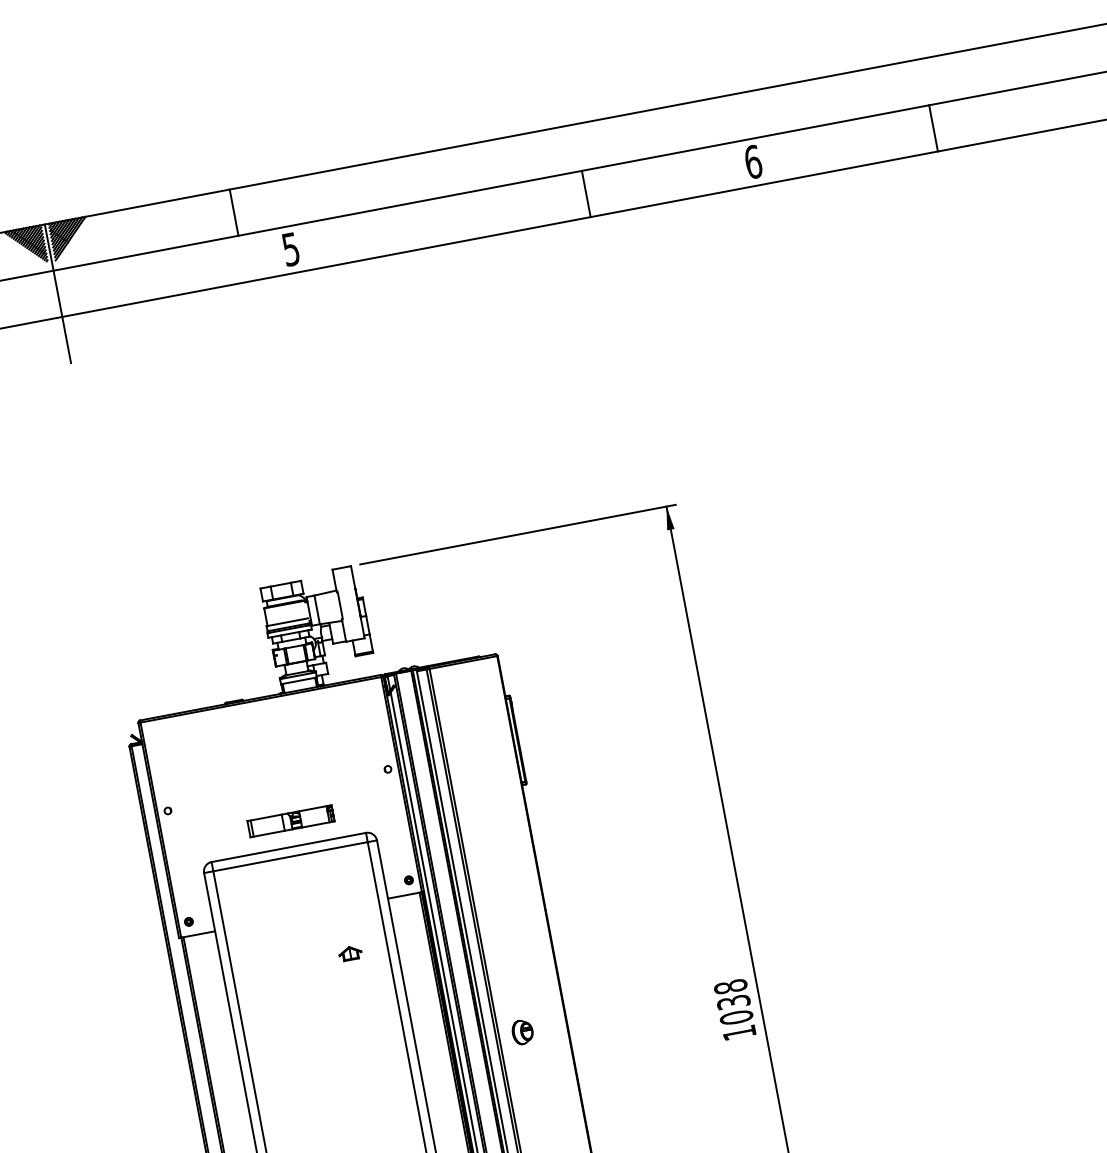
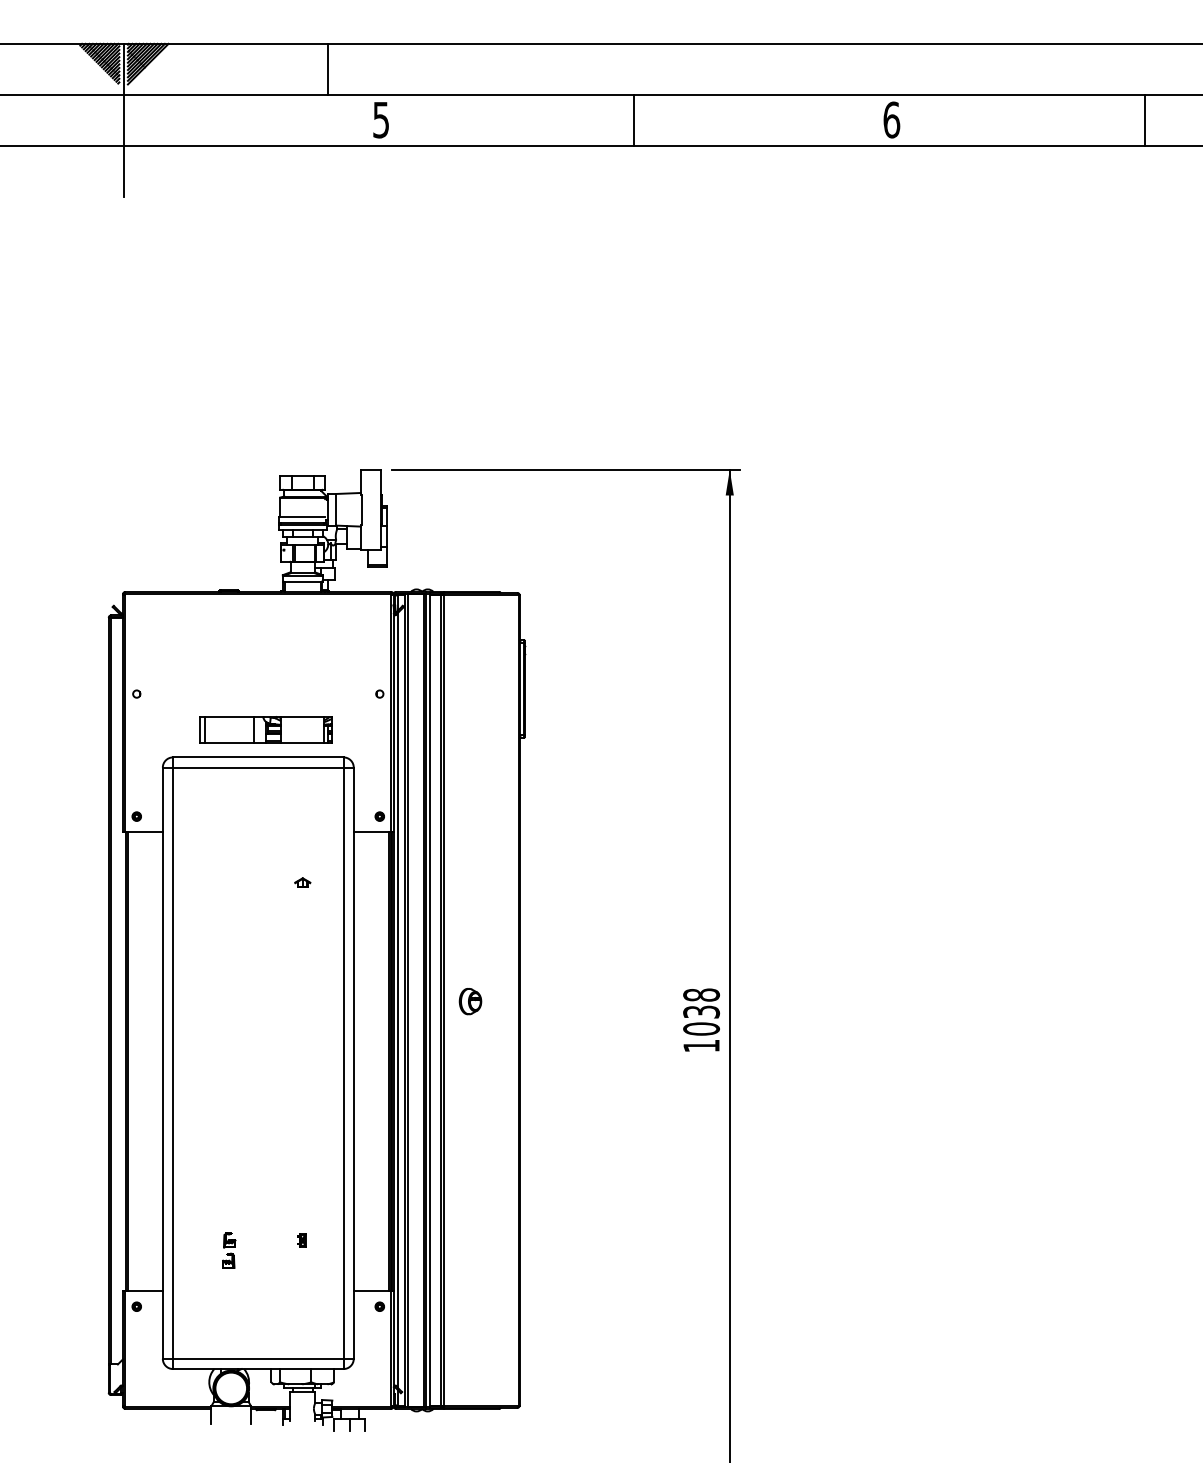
line: (933, 128) -> (1144, 120), moved
line: (586, 193) -> (634, 120), moved
part: (290, 820) -> (265, 729), size x1.43
part: (350, 953) -> (302, 882), size x0.62

